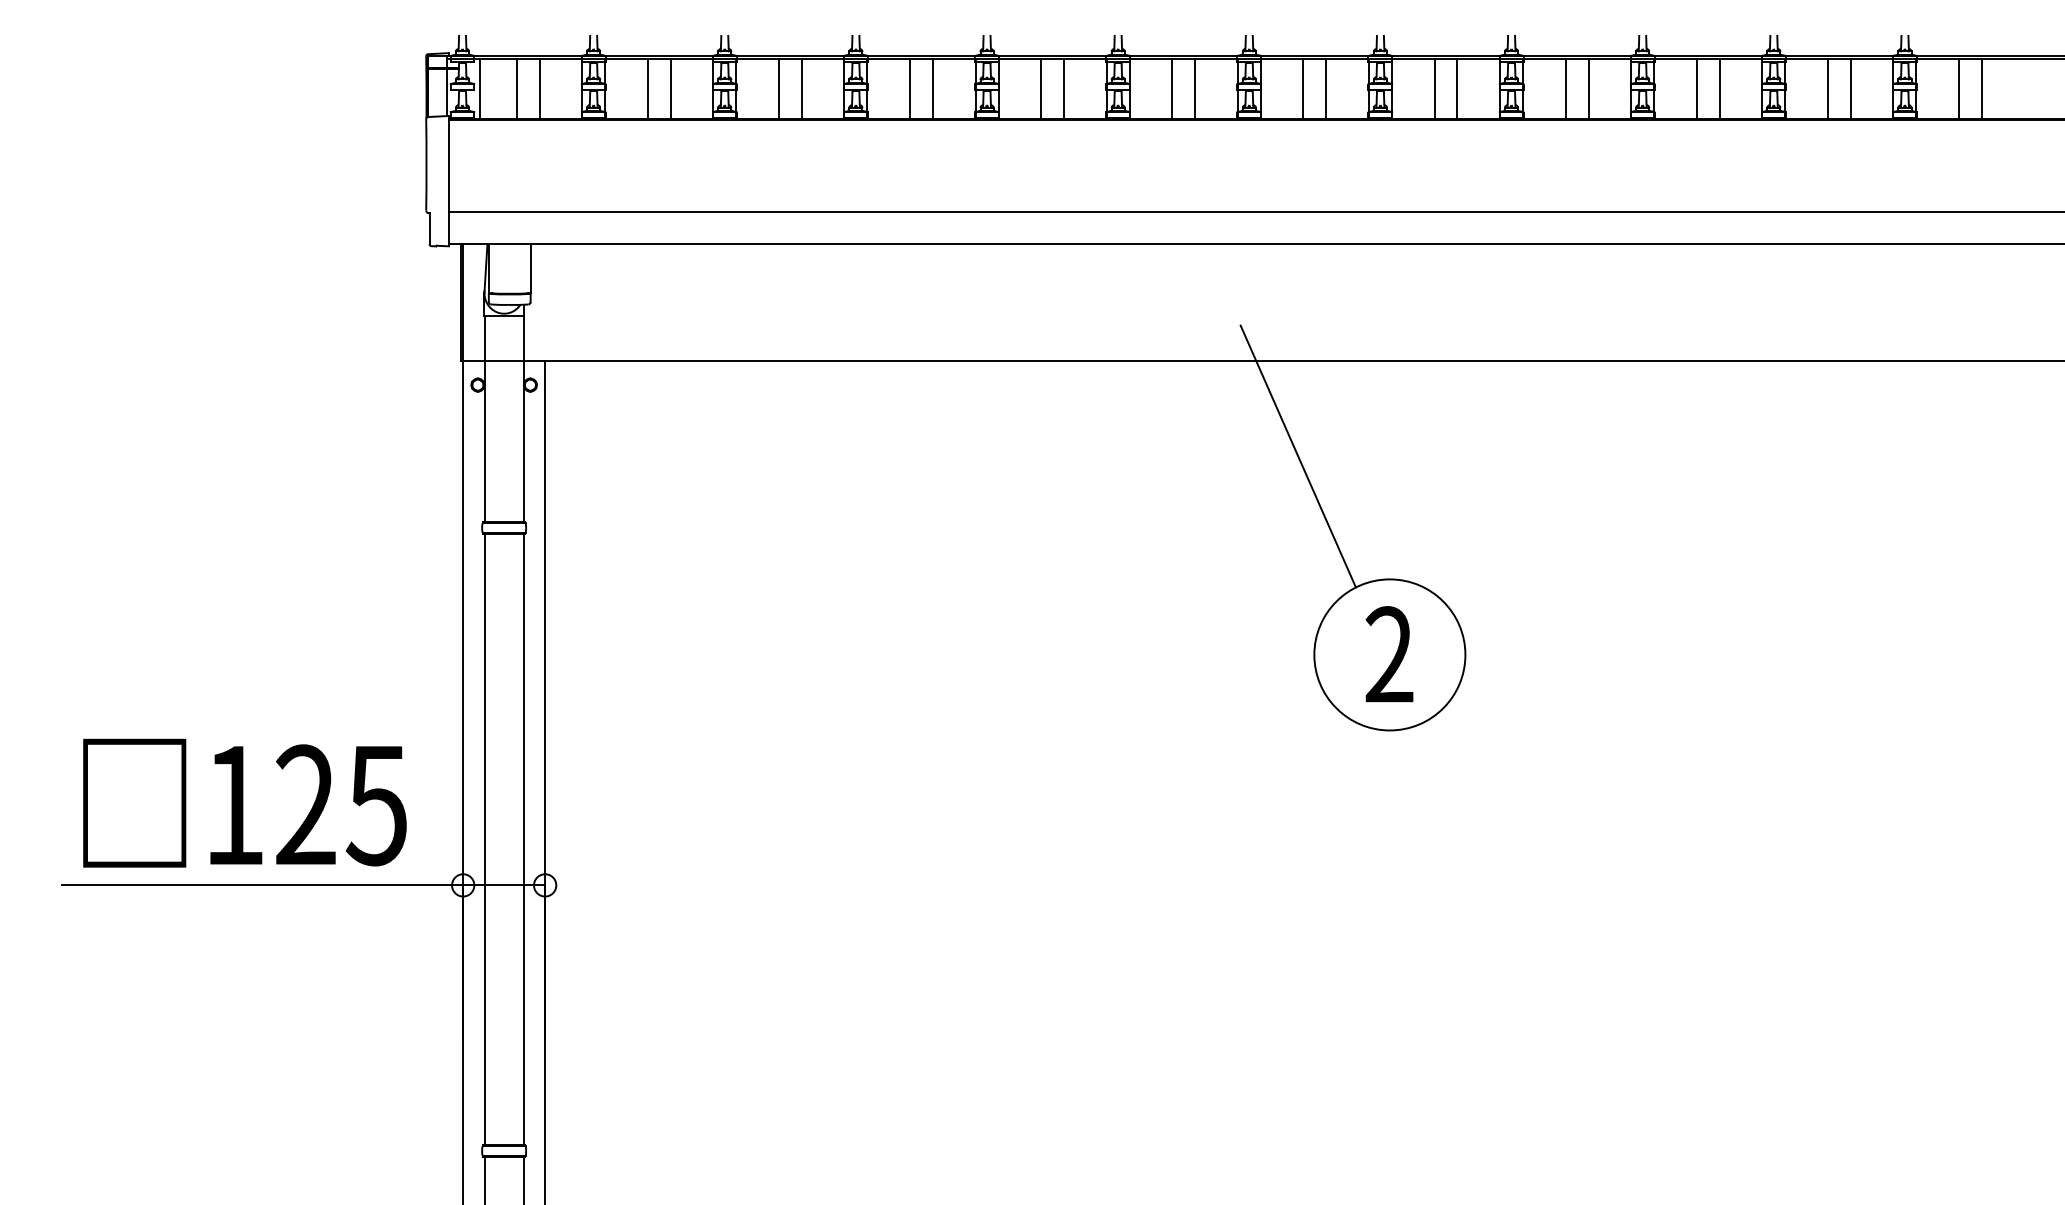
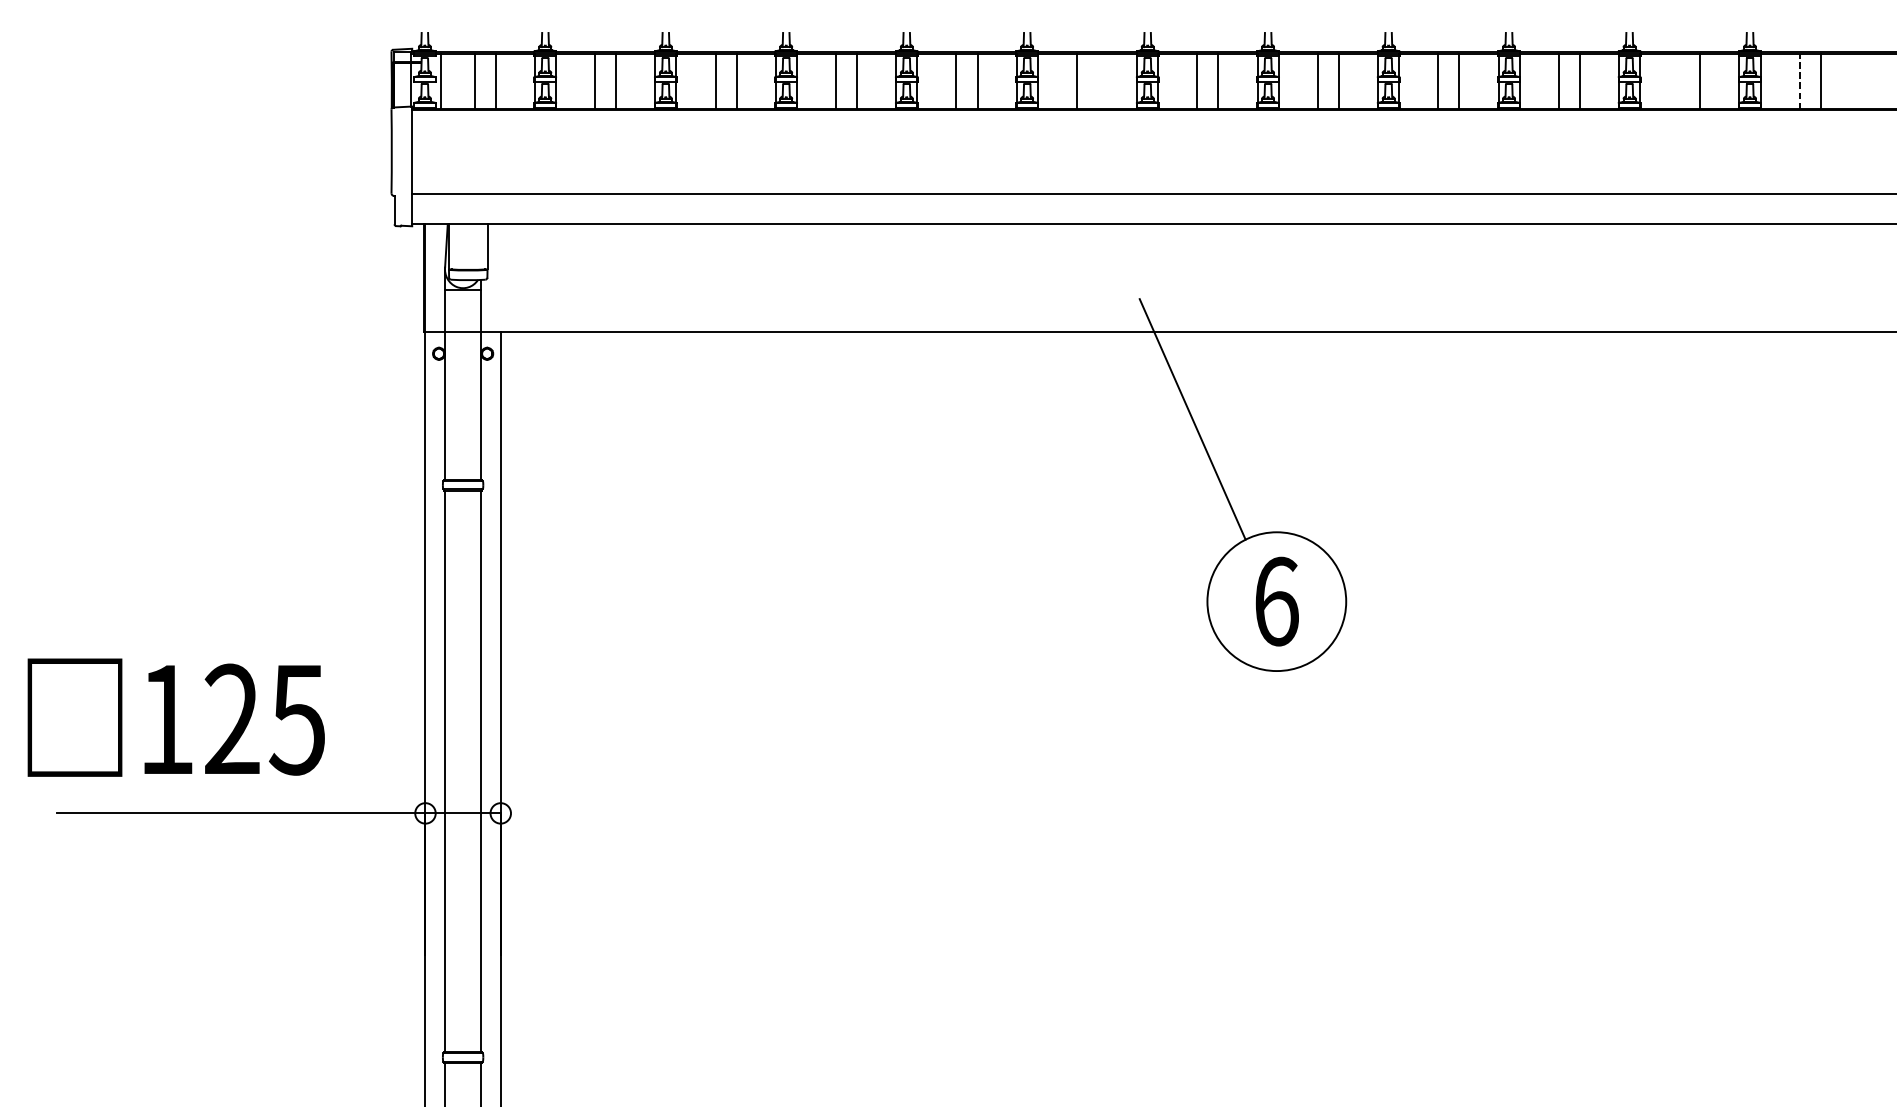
line: (1195, 88) -> (1098, 81), removed
line: (1827, 88) -> (1678, 81), removed
line: (1959, 88) -> (1800, 81), solid -> dashed
text: (1389, 654) -> (1276, 601), 2 -> 6
text: (244, 802) -> (175, 717), moved

